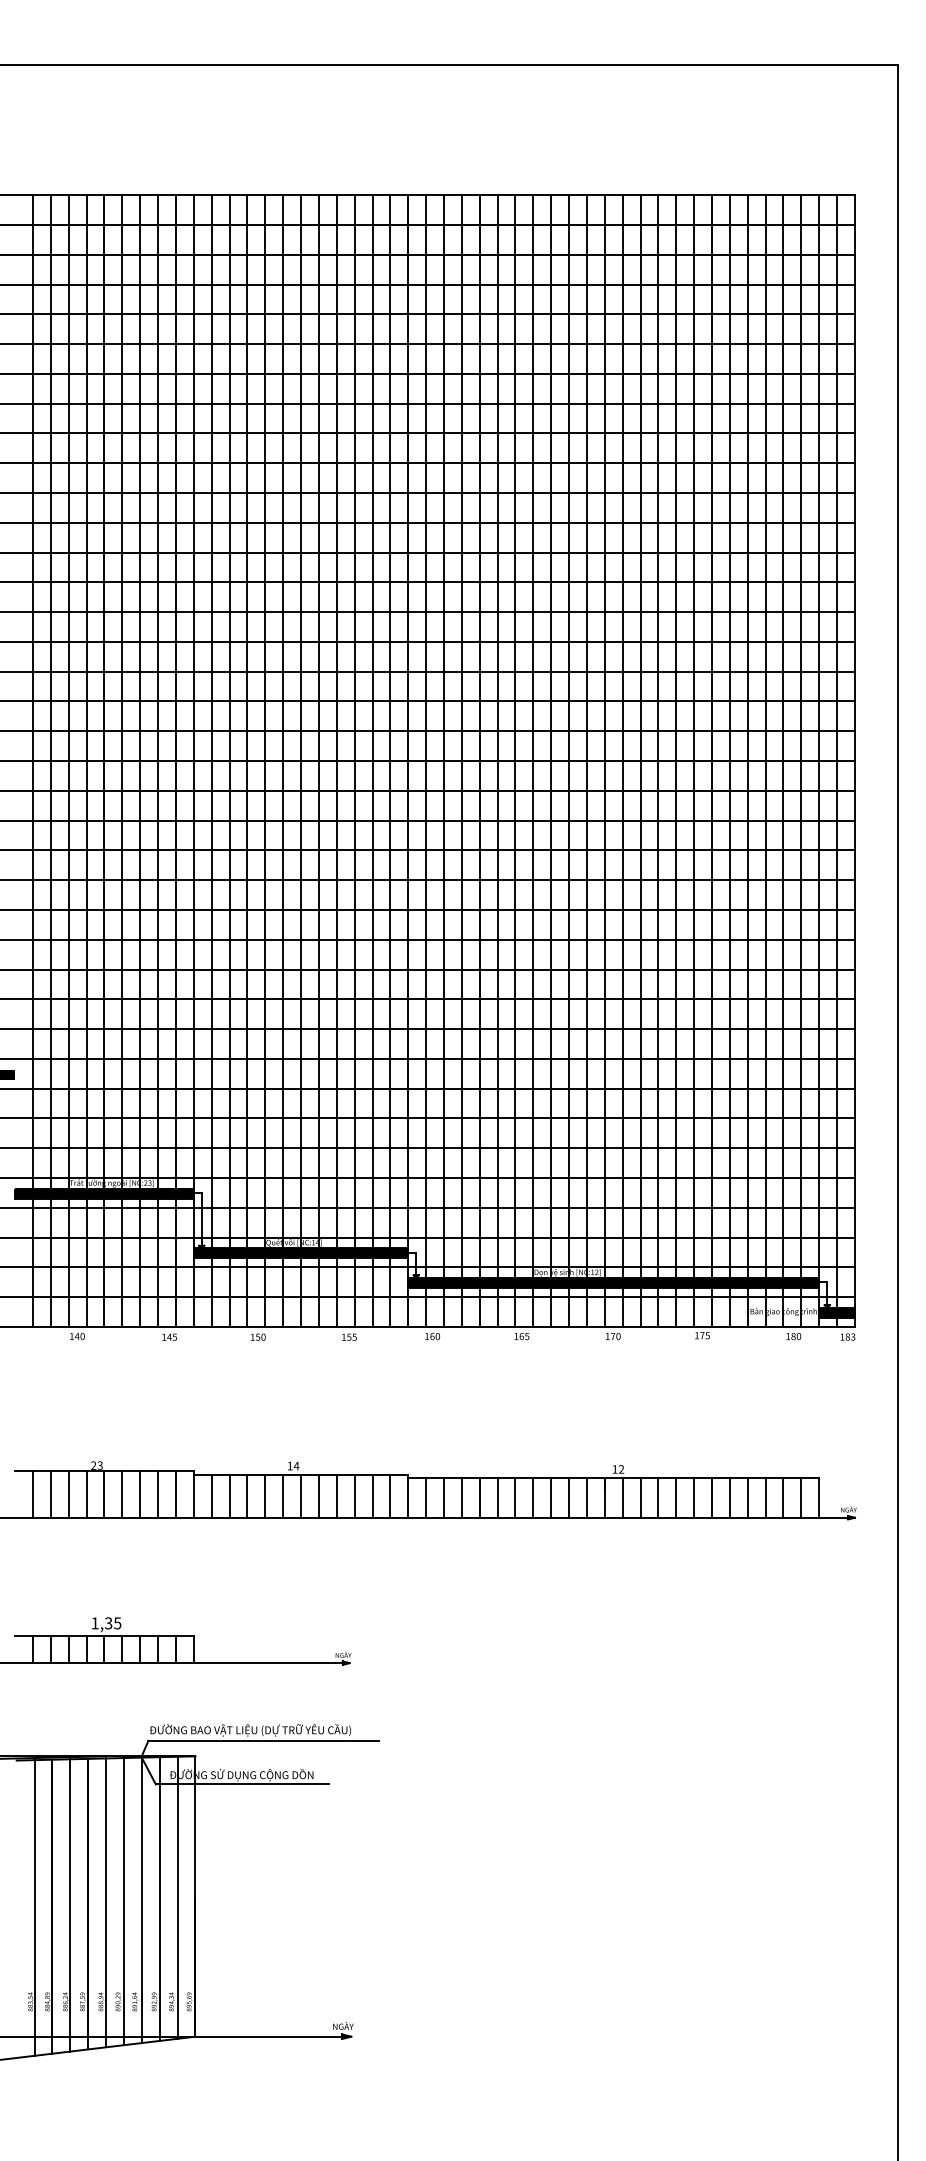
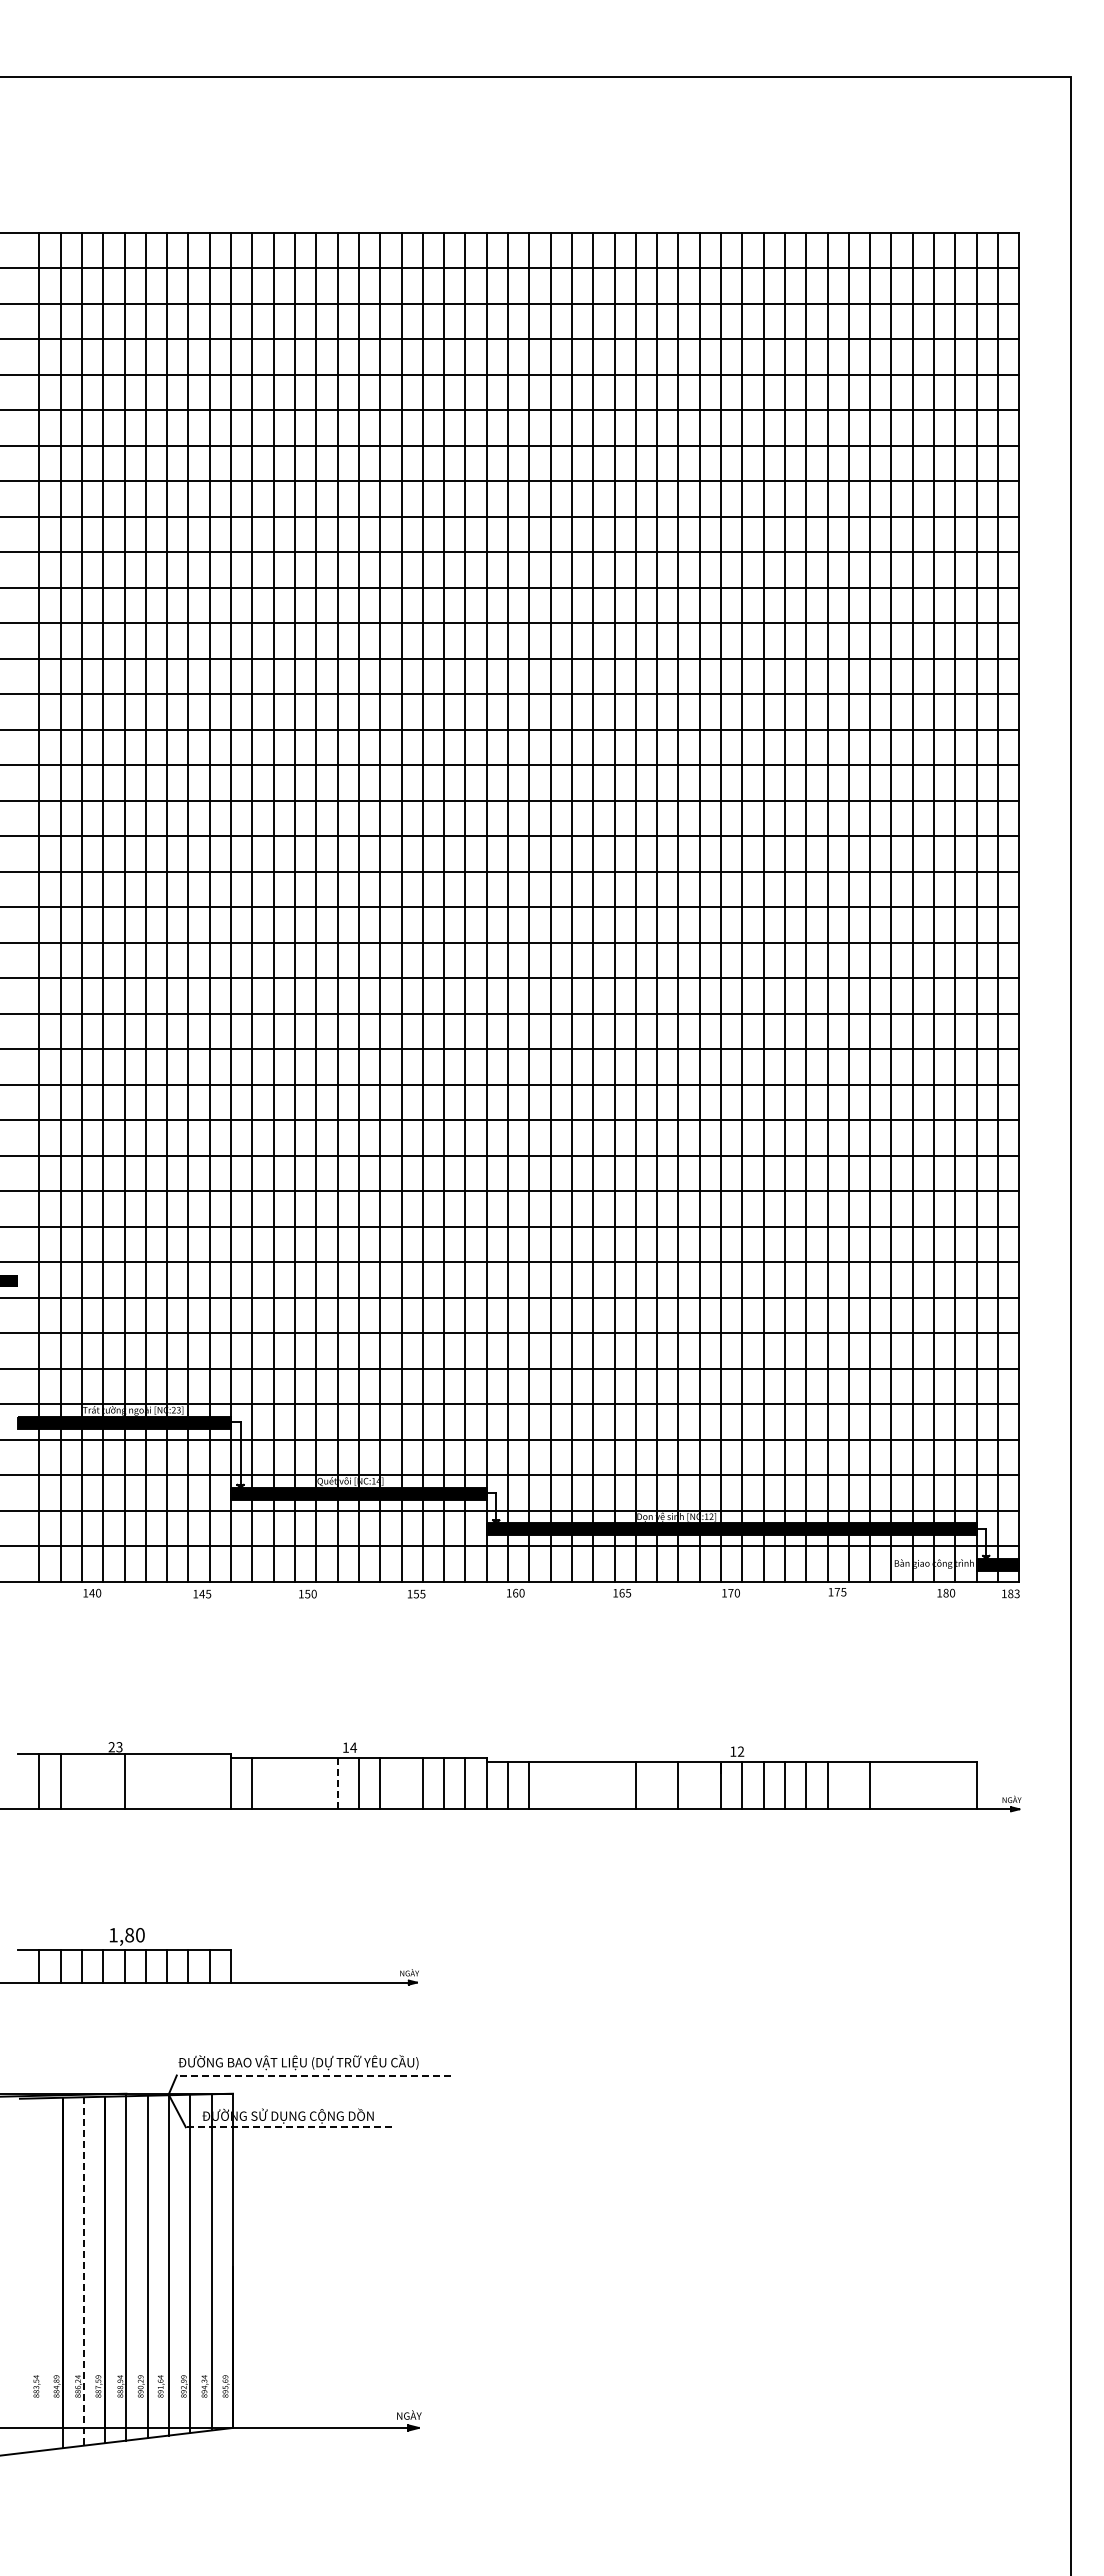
line: (68, 1494) -> (81, 1781), removed
line: (86, 1494) -> (103, 1781), removed
line: (122, 1494) -> (145, 1781), removed
line: (140, 1494) -> (167, 1781), removed
line: (158, 1494) -> (188, 1781), removed
line: (175, 1494) -> (209, 1781), removed
line: (229, 1496) -> (273, 1783), removed
line: (247, 1496) -> (294, 1783), removed
line: (265, 1496) -> (316, 1783), removed
line: (283, 1496) -> (337, 1783), solid -> dashed
line: (336, 1496) -> (401, 1783), removed
line: (461, 1497) -> (550, 1785), removed
line: (479, 1497) -> (571, 1785), removed
line: (497, 1497) -> (593, 1785), removed
line: (515, 1497) -> (614, 1785), removed
line: (551, 1497) -> (657, 1785), removed
line: (586, 1497) -> (699, 1785), removed
line: (711, 1497) -> (848, 1785), removed
line: (747, 1497) -> (891, 1785), removed
line: (765, 1497) -> (912, 1785), removed
line: (783, 1497) -> (934, 1785), removed
line: (801, 1497) -> (955, 1785), removed
text: (112, 1623) -> (134, 1935), 1,35 -> 1,80
line: (262, 1741) -> (313, 2075), solid -> dashed
line: (241, 1784) -> (288, 2127), solid -> dashed
line: (70, 1905) -> (83, 2271), solid -> dashed
line: (34, 1907) -> (41, 2274), removed

